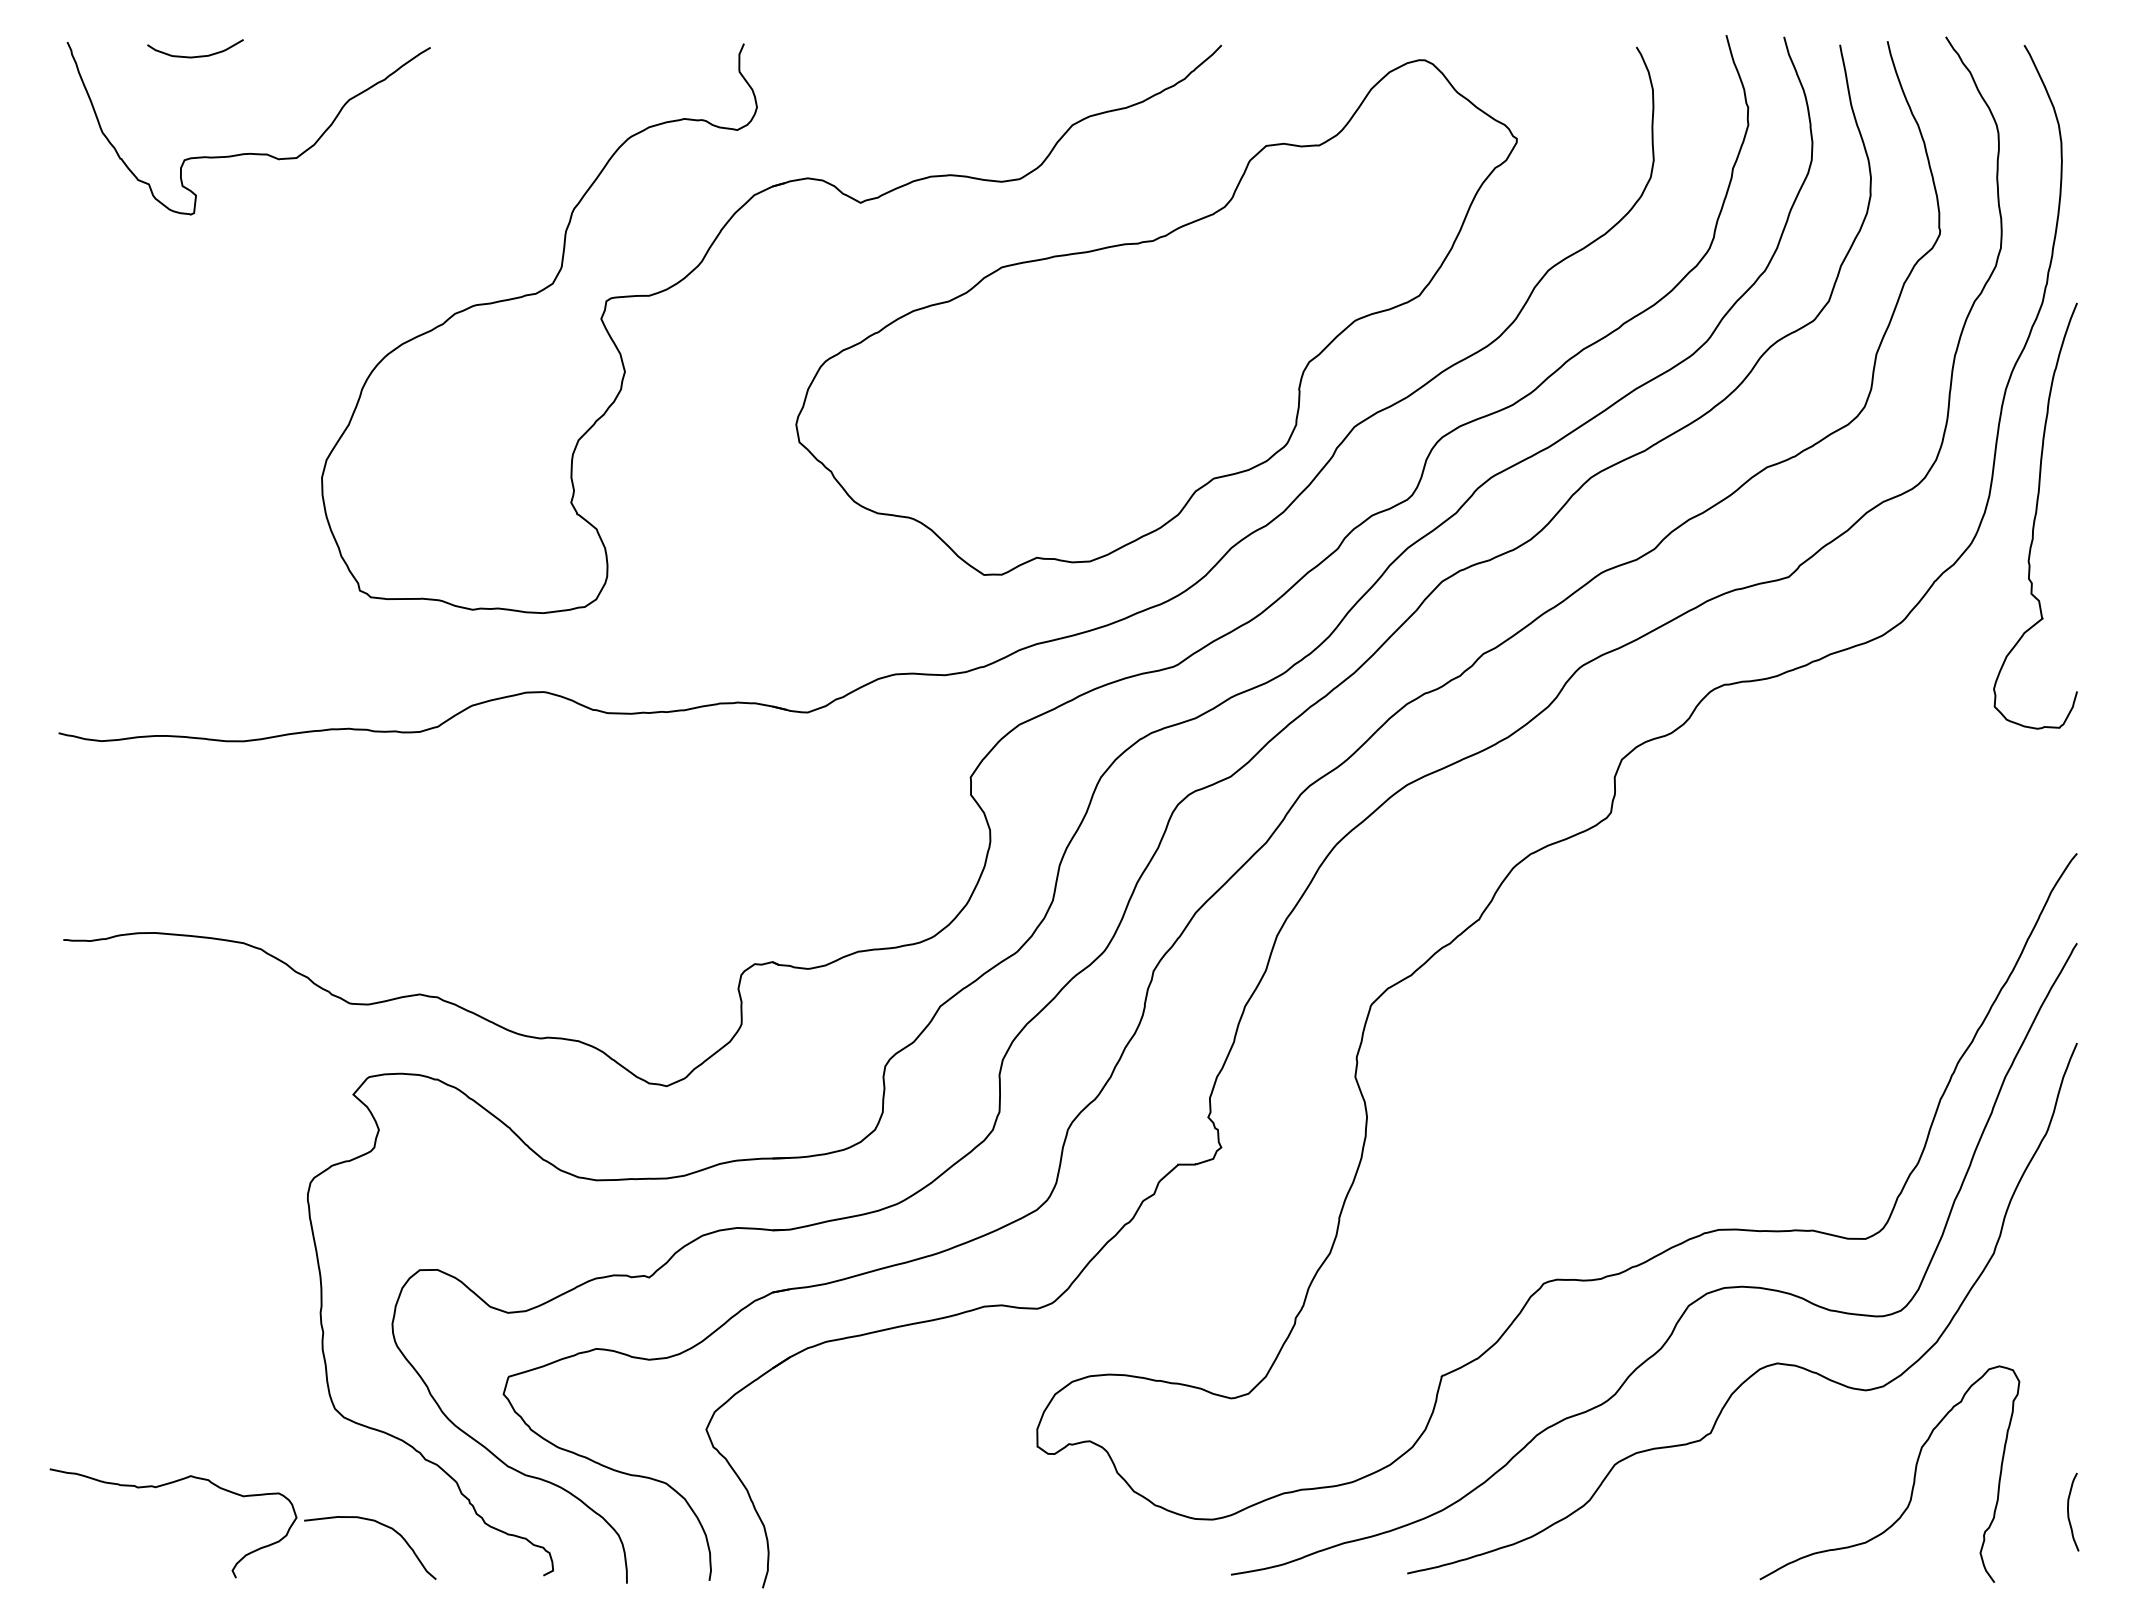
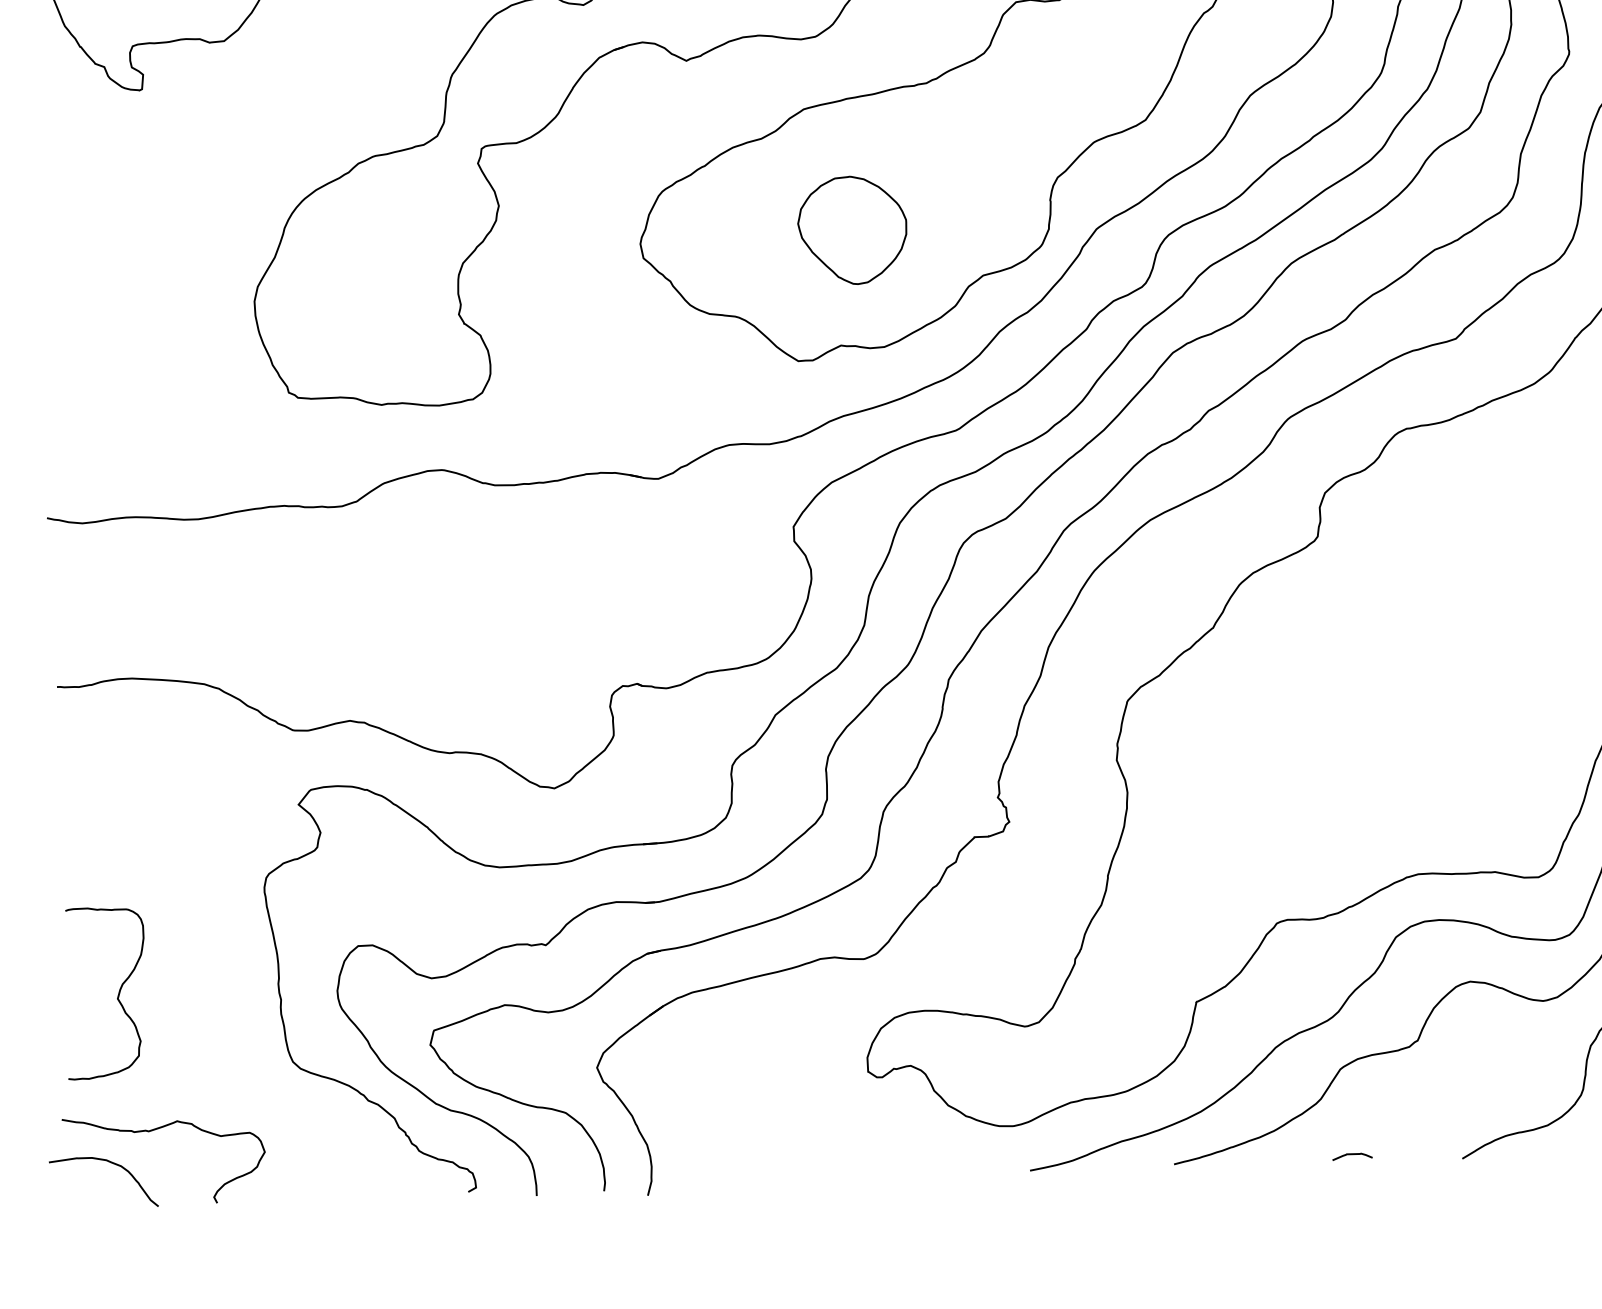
part: (1056, 417) -> (852, 230), added
curve: (123, 1320) -> (117, 996), added
curve: (379, 1524) -> (110, 1163), moved
curve: (1625, 1569) -> (1352, 1154), added

